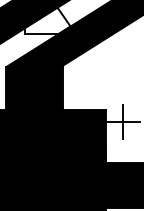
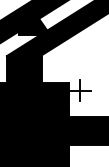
fill: (47, 19) -> (32, 26), added

